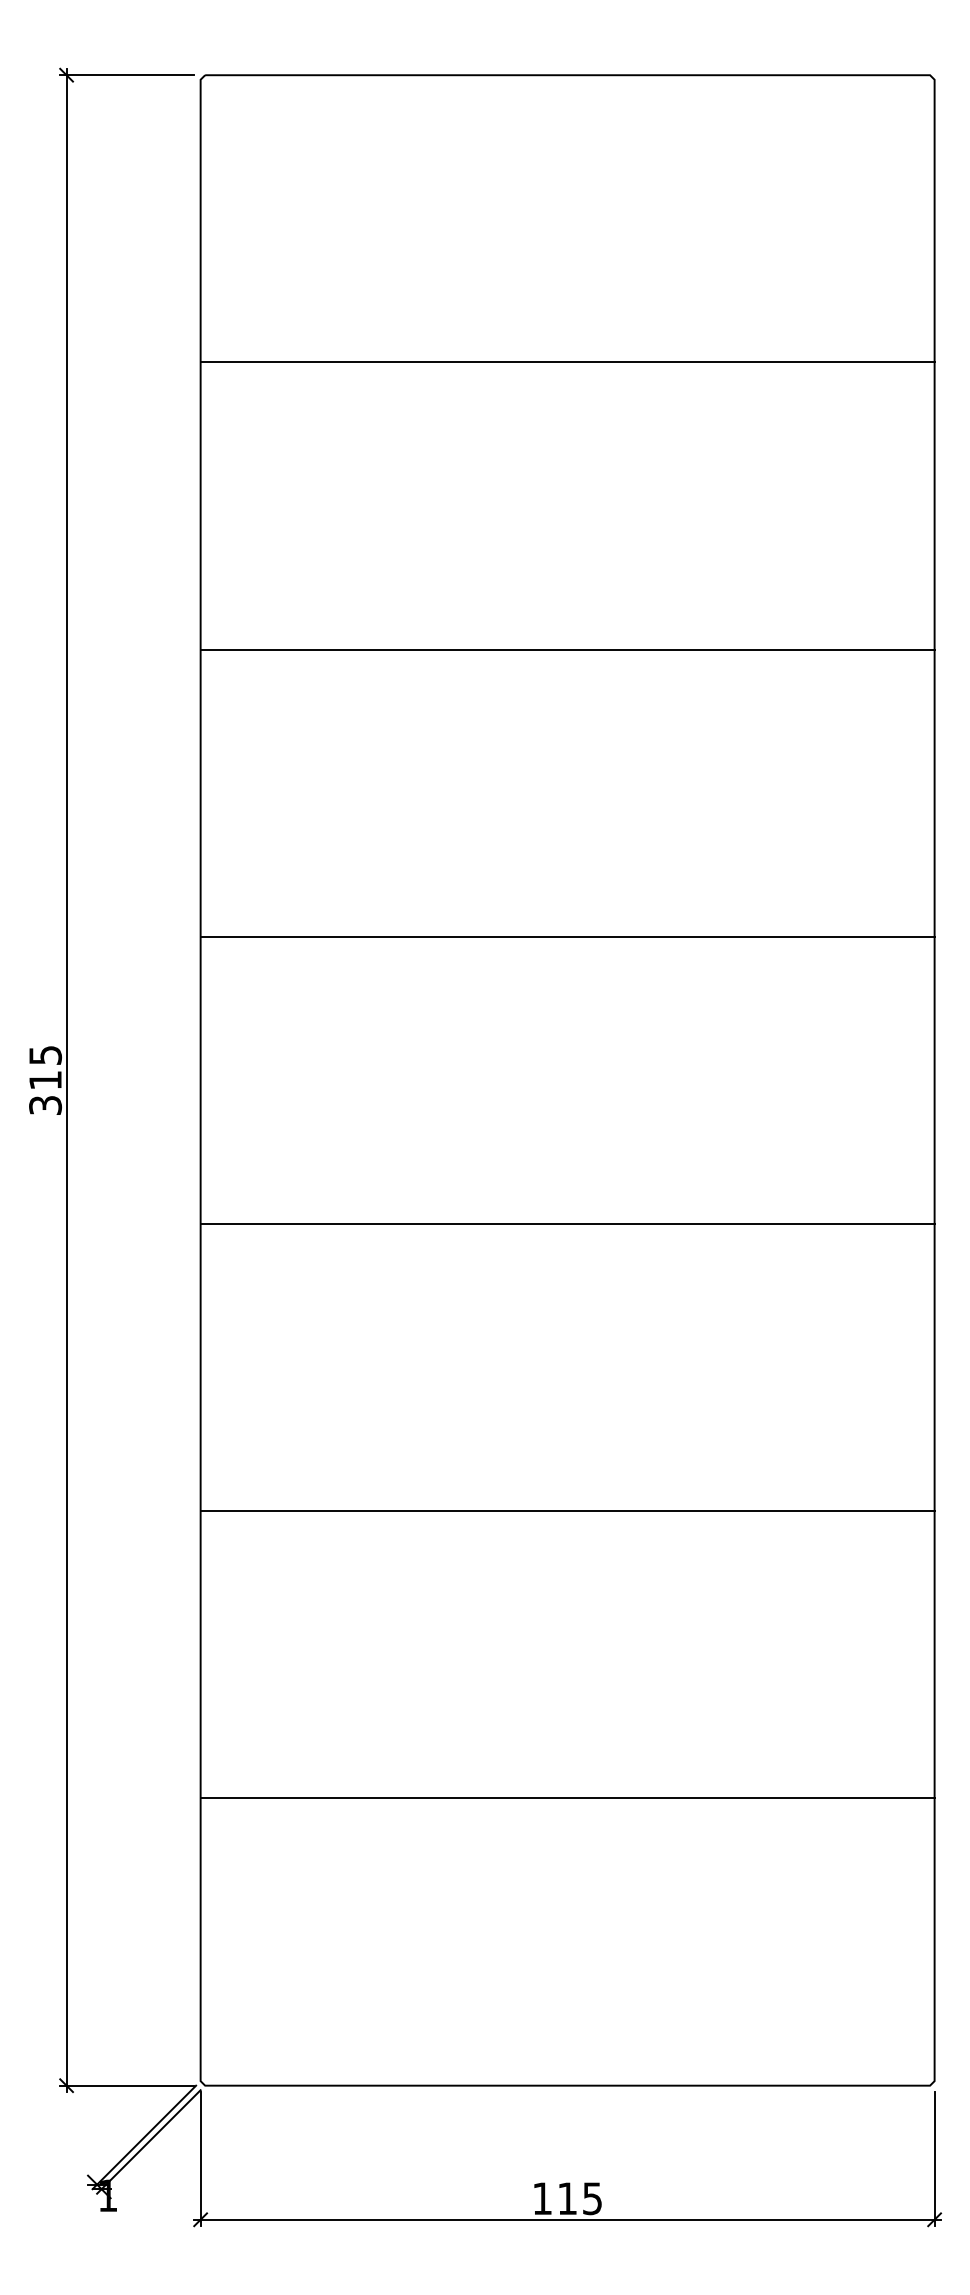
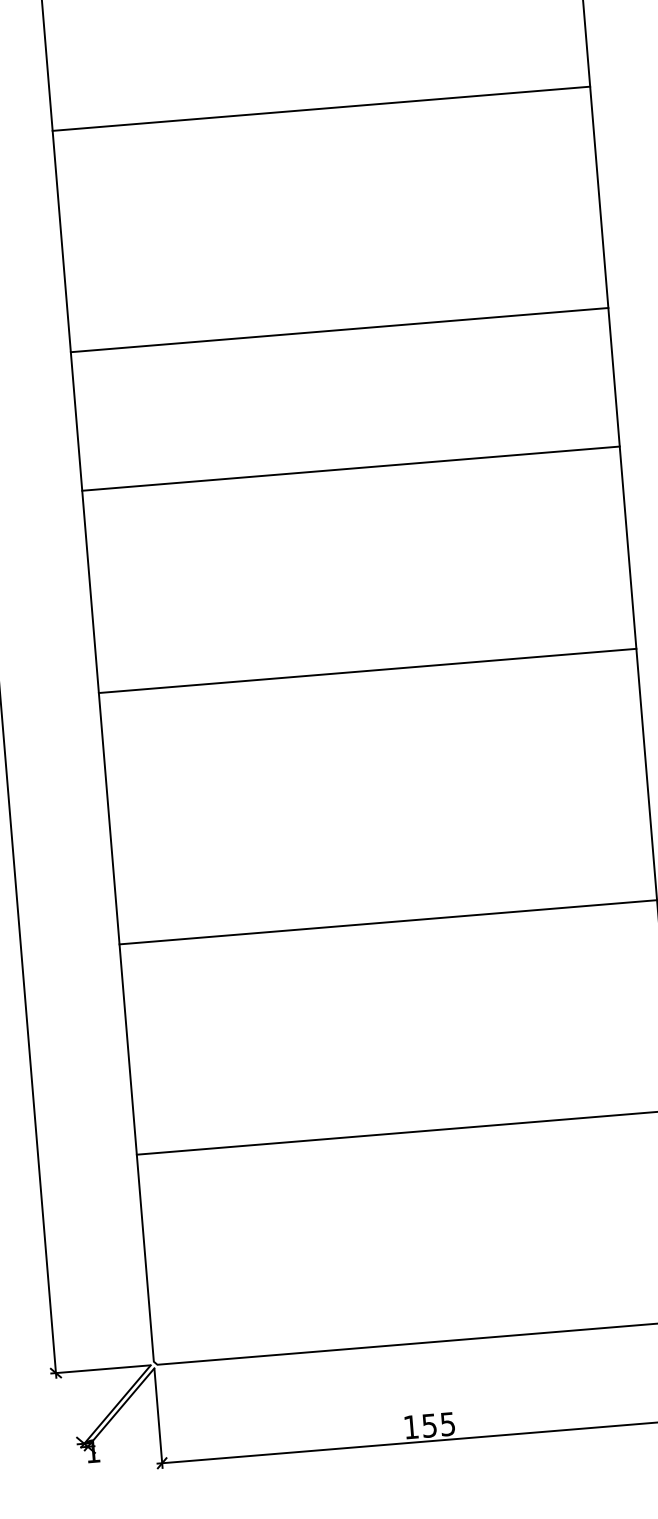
line: (567, 362) -> (321, 108), moved
line: (567, 649) -> (339, 330), moved
line: (567, 936) -> (350, 468), moved
line: (567, 1224) -> (367, 671), moved
text: (567, 2198) -> (429, 1425), 115 -> 155

